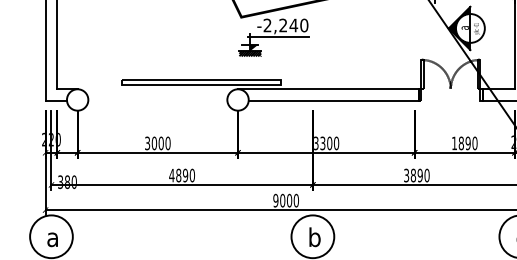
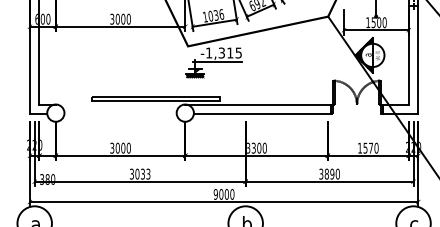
text: (286, 24) -> (224, 52), -2,240 -> -1,315
text: (465, 142) -> (368, 147), 1890 -> 1570
text: (181, 174) -> (139, 173), 4890 -> 3033

